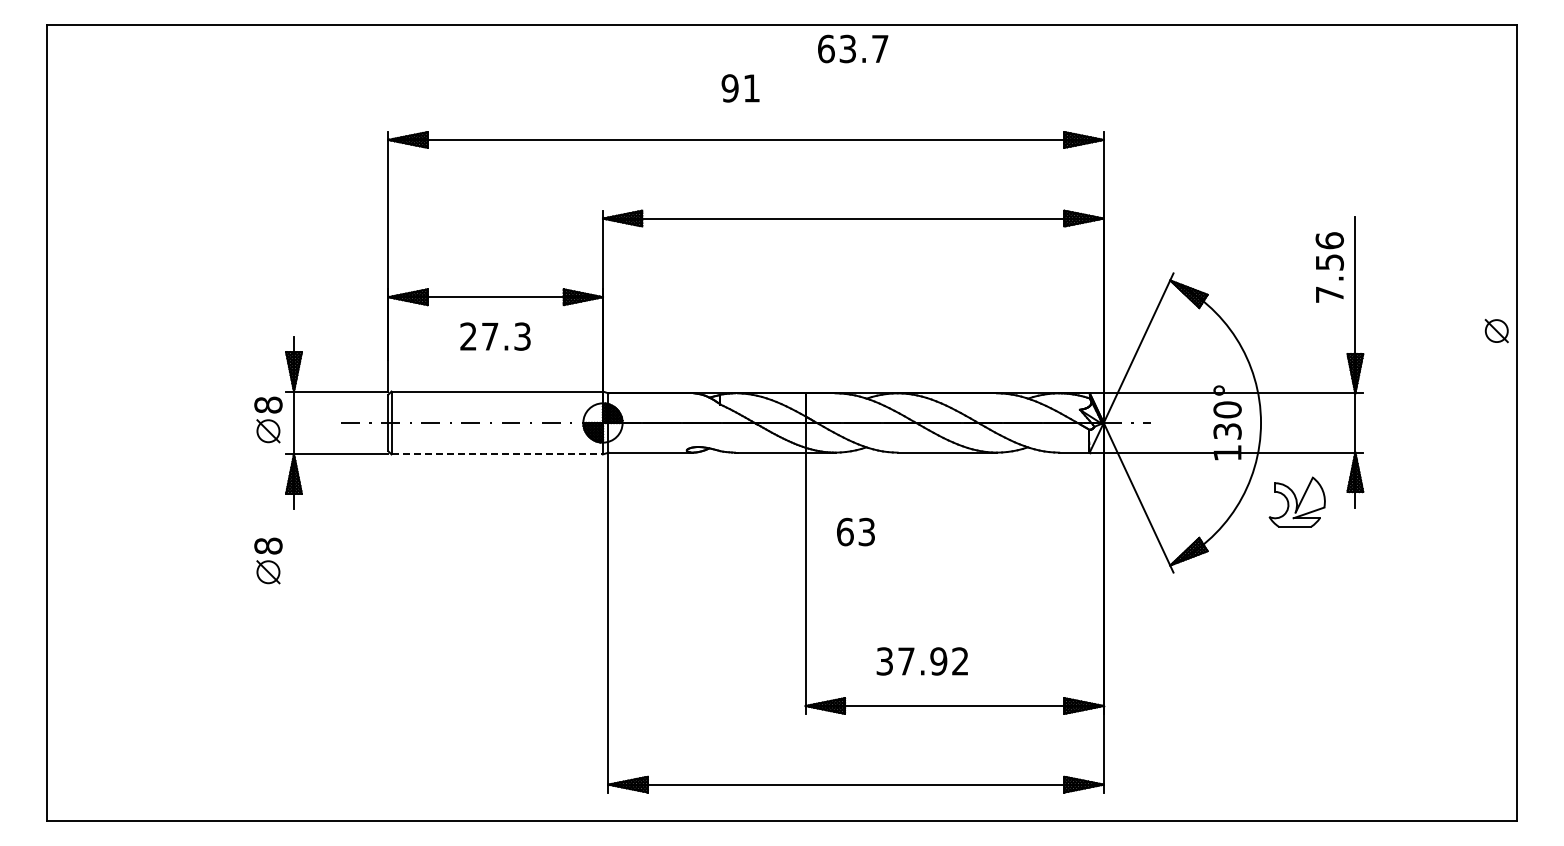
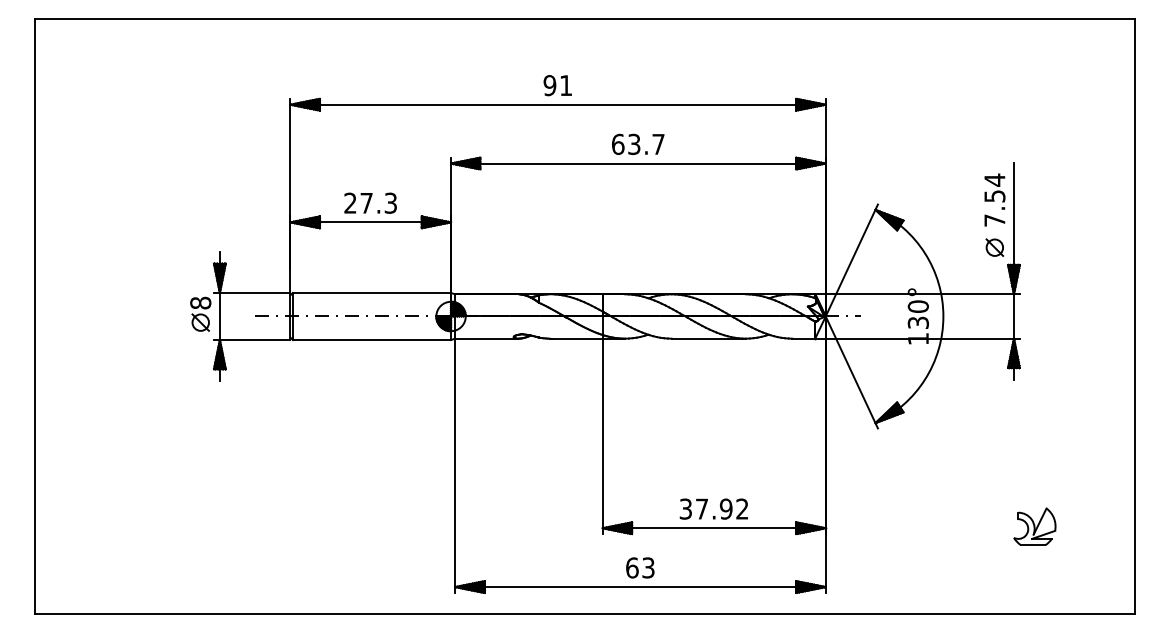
text: (853, 48) -> (638, 144), moved
text: (740, 88) -> (557, 85), moved
text: (1329, 240) -> (994, 179), 7.56 -> 7.54
part: (1496, 331) -> (994, 248), moved
text: (495, 336) -> (370, 203), moved
line: (497, 454) -> (372, 340), dashed -> solid
part: (1296, 501) -> (1034, 526), moved
text: (855, 531) -> (639, 567), moved
part: (268, 560) -> (200, 419), removed
text: (921, 661) -> (713, 509), moved

